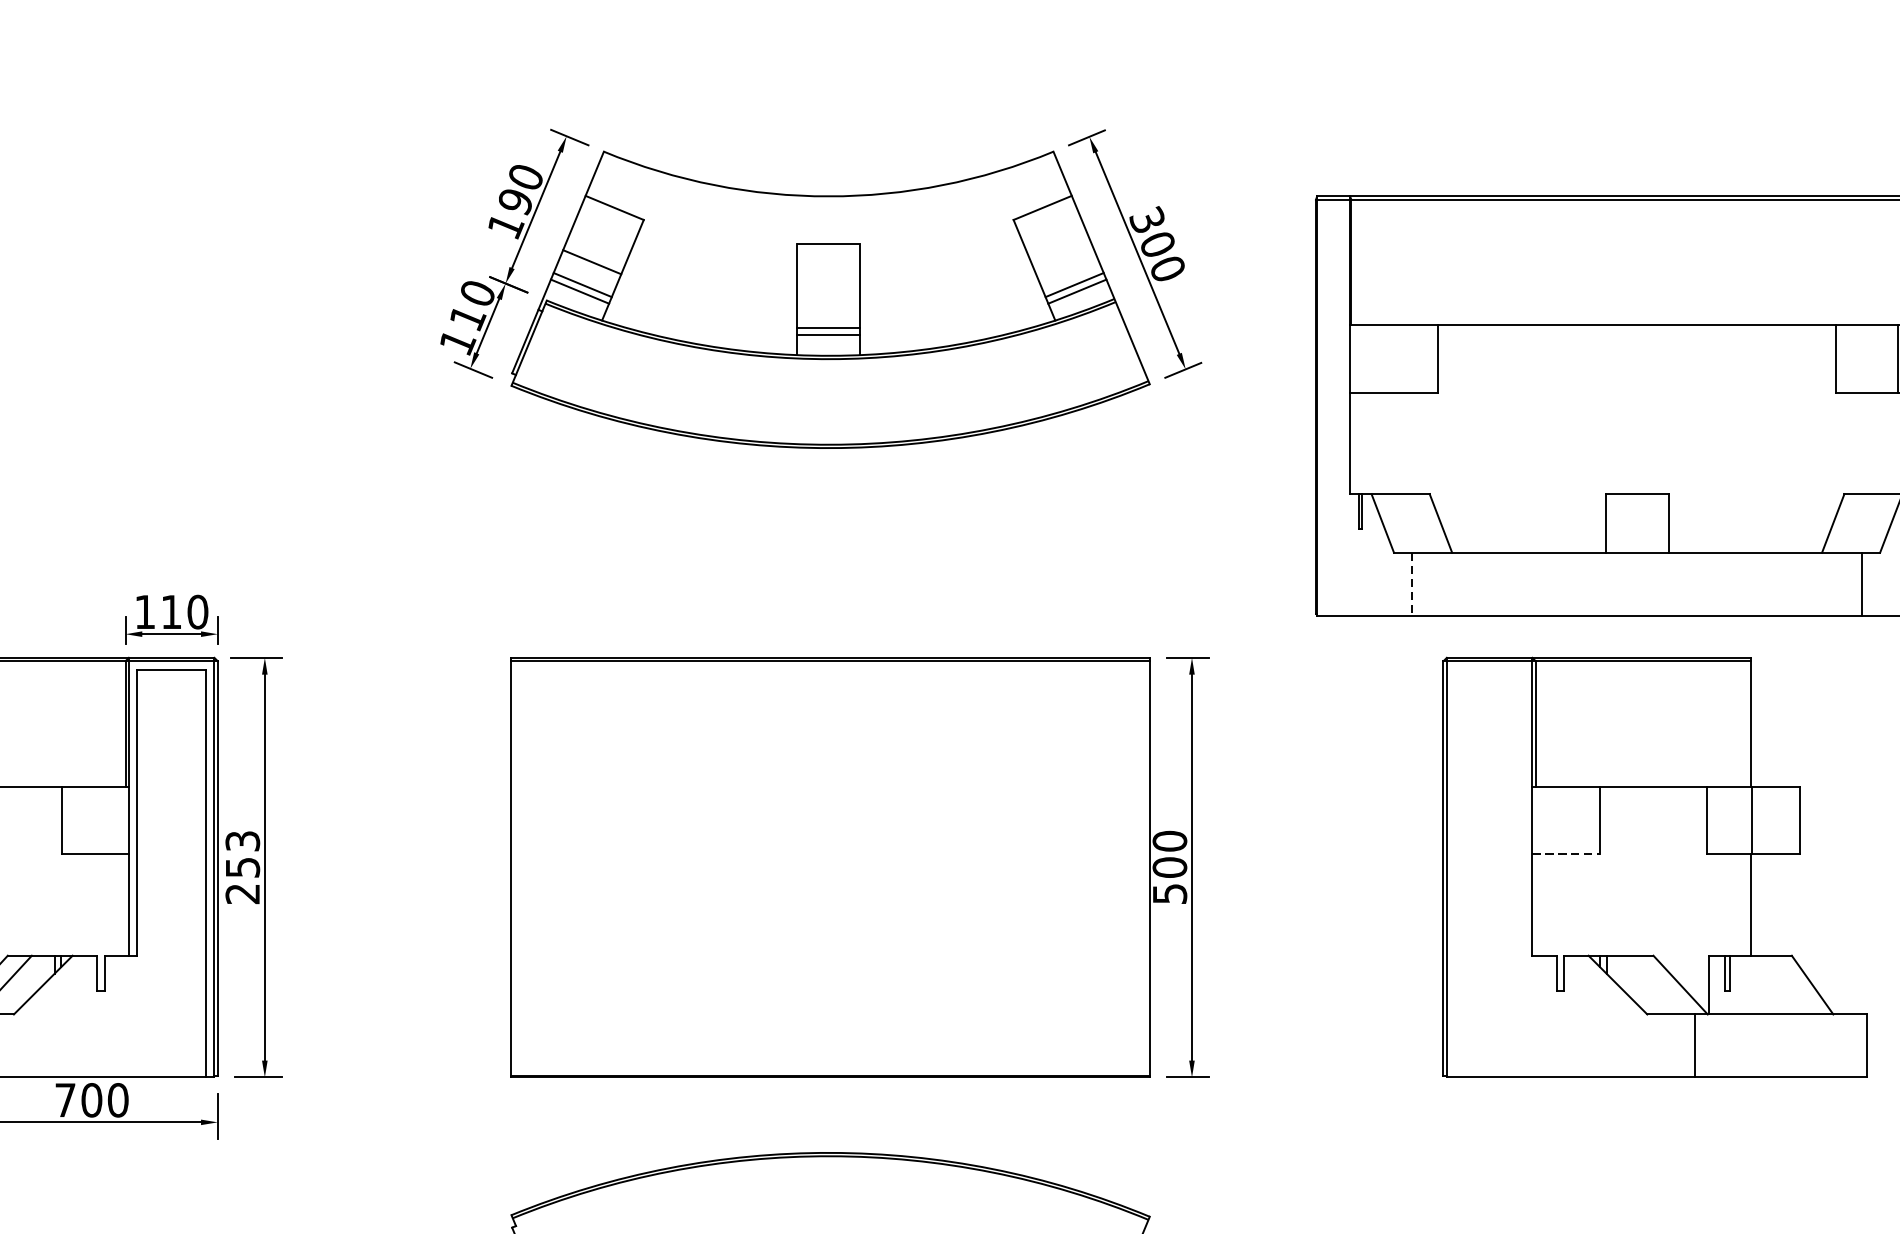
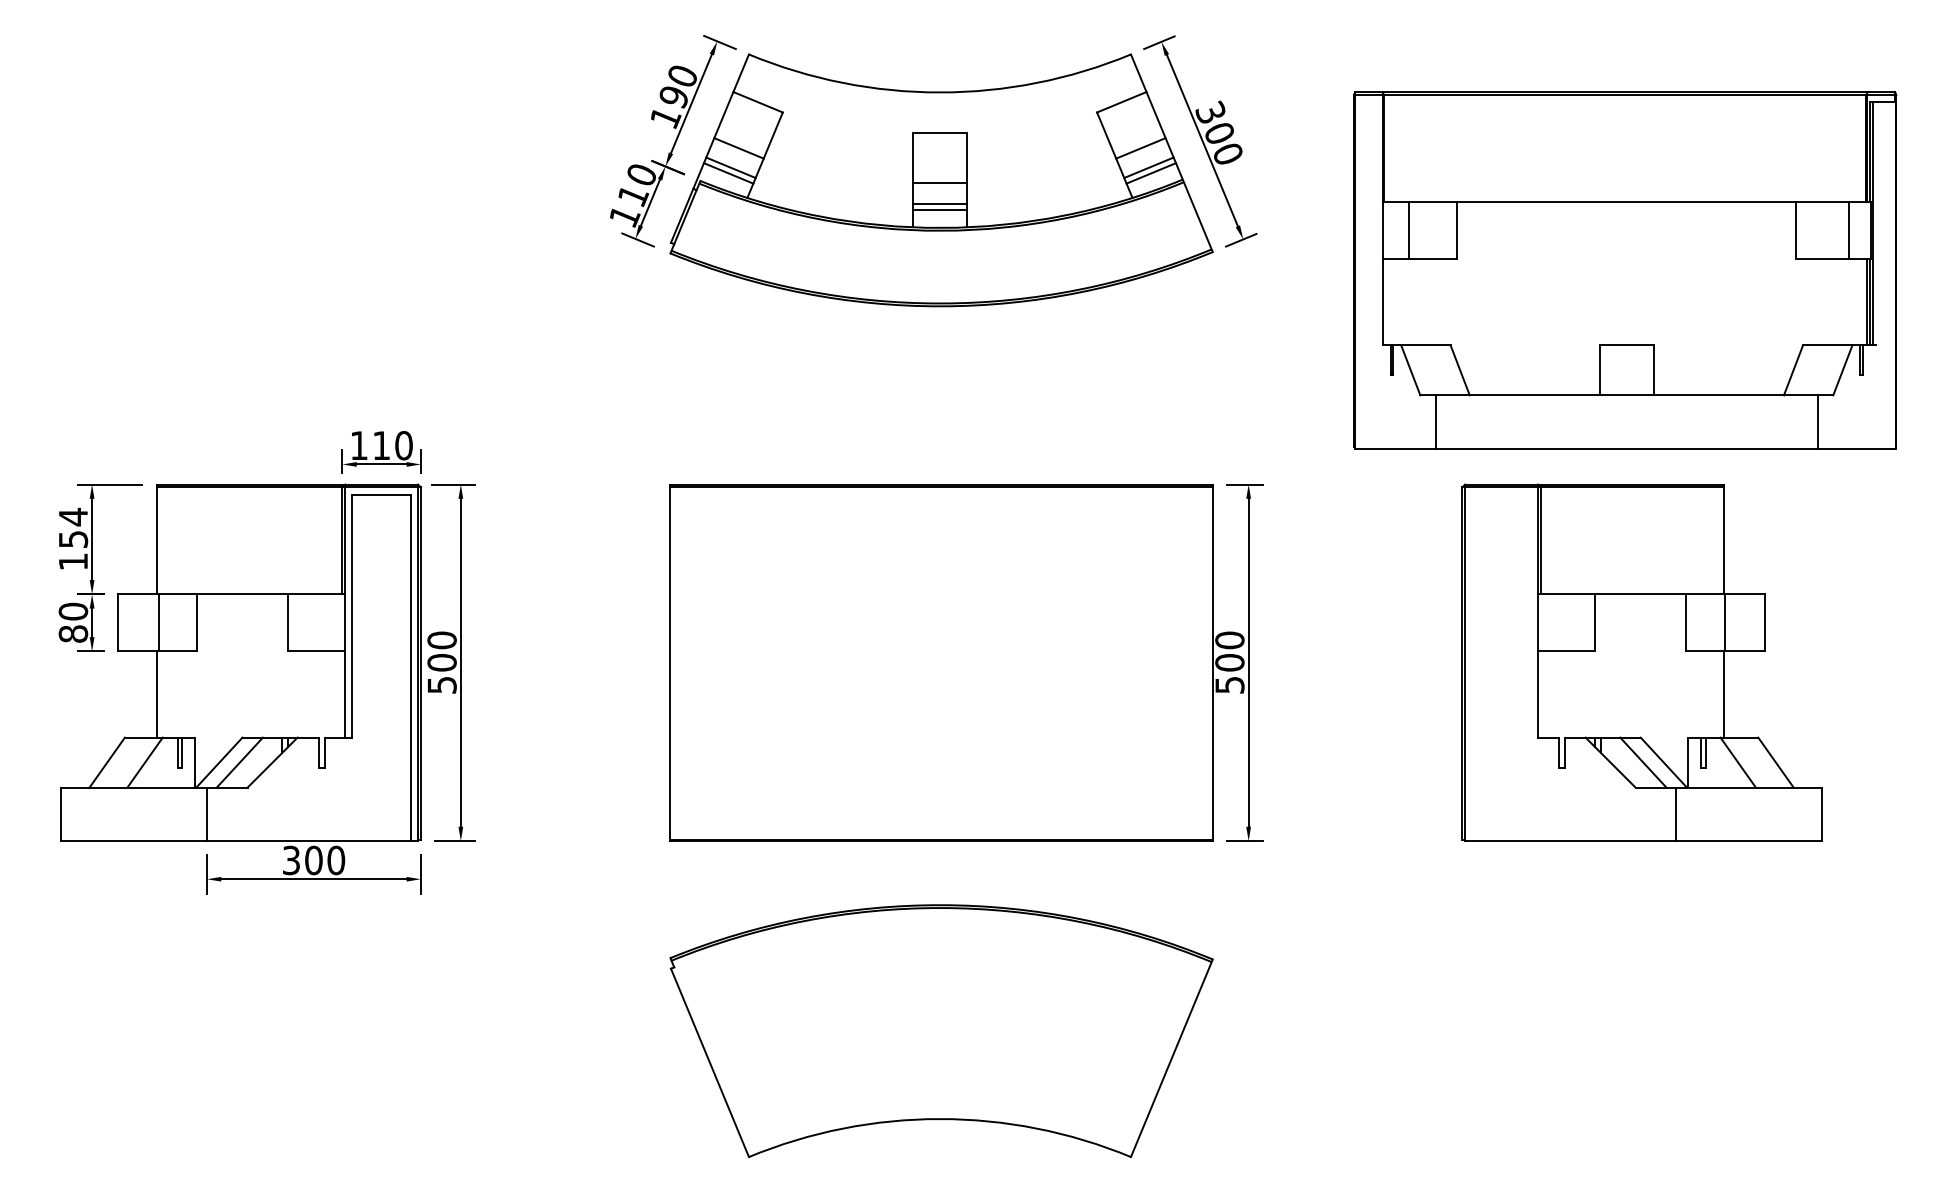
line: (1064, 262) -> (1140, 148), added
line: (828, 303) -> (939, 183), added
line: (1380, 358) -> (1408, 230), added
line: (1411, 584) -> (1435, 422), dashed -> solid
line: (1566, 854) -> (1566, 651), dashed -> solid
text: (242, 867) -> (441, 662), 253 -> 500
line: (1656, 984) -> (1643, 762), added
line: (1767, 984) -> (1737, 762), added
text: (65, 1100) -> (291, 860), 700 -> 300

